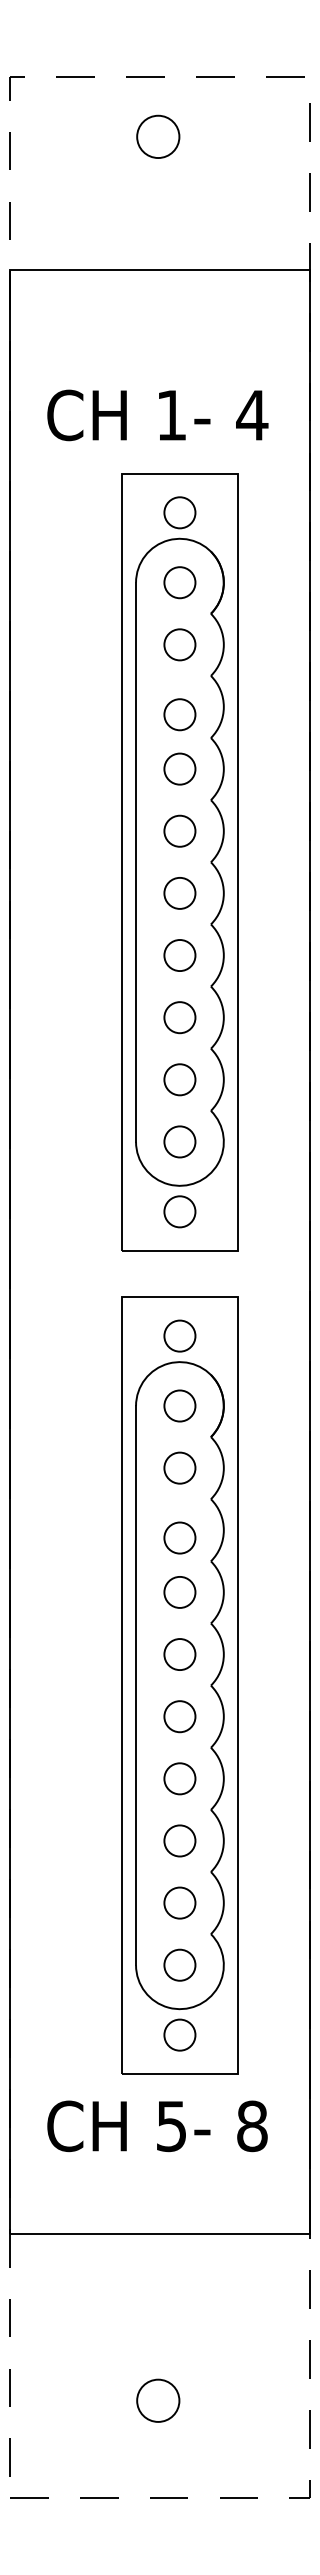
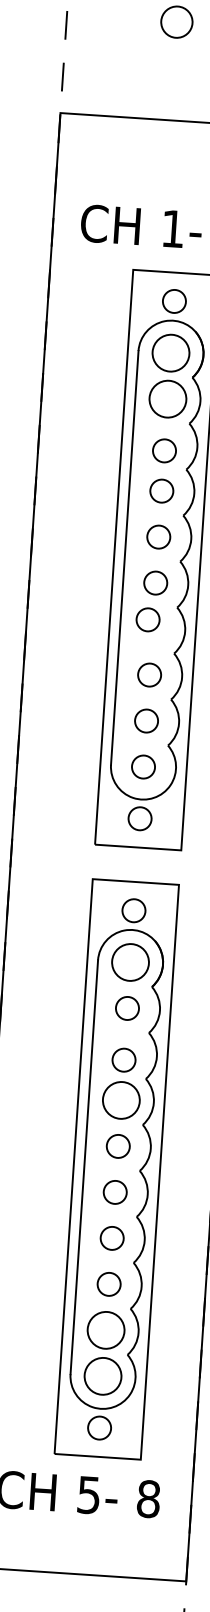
circle: (179, 582) -> (170, 353), size x1.6
circle: (179, 644) -> (167, 398), size x1.6
circle: (179, 955) -> (147, 619), moved
circle: (179, 1405) -> (130, 962), size x1.6
circle: (179, 1591) -> (121, 1099), size x1.6
circle: (179, 1902) -> (105, 1329), size x1.6
circle: (179, 1964) -> (102, 1375), size x1.6

